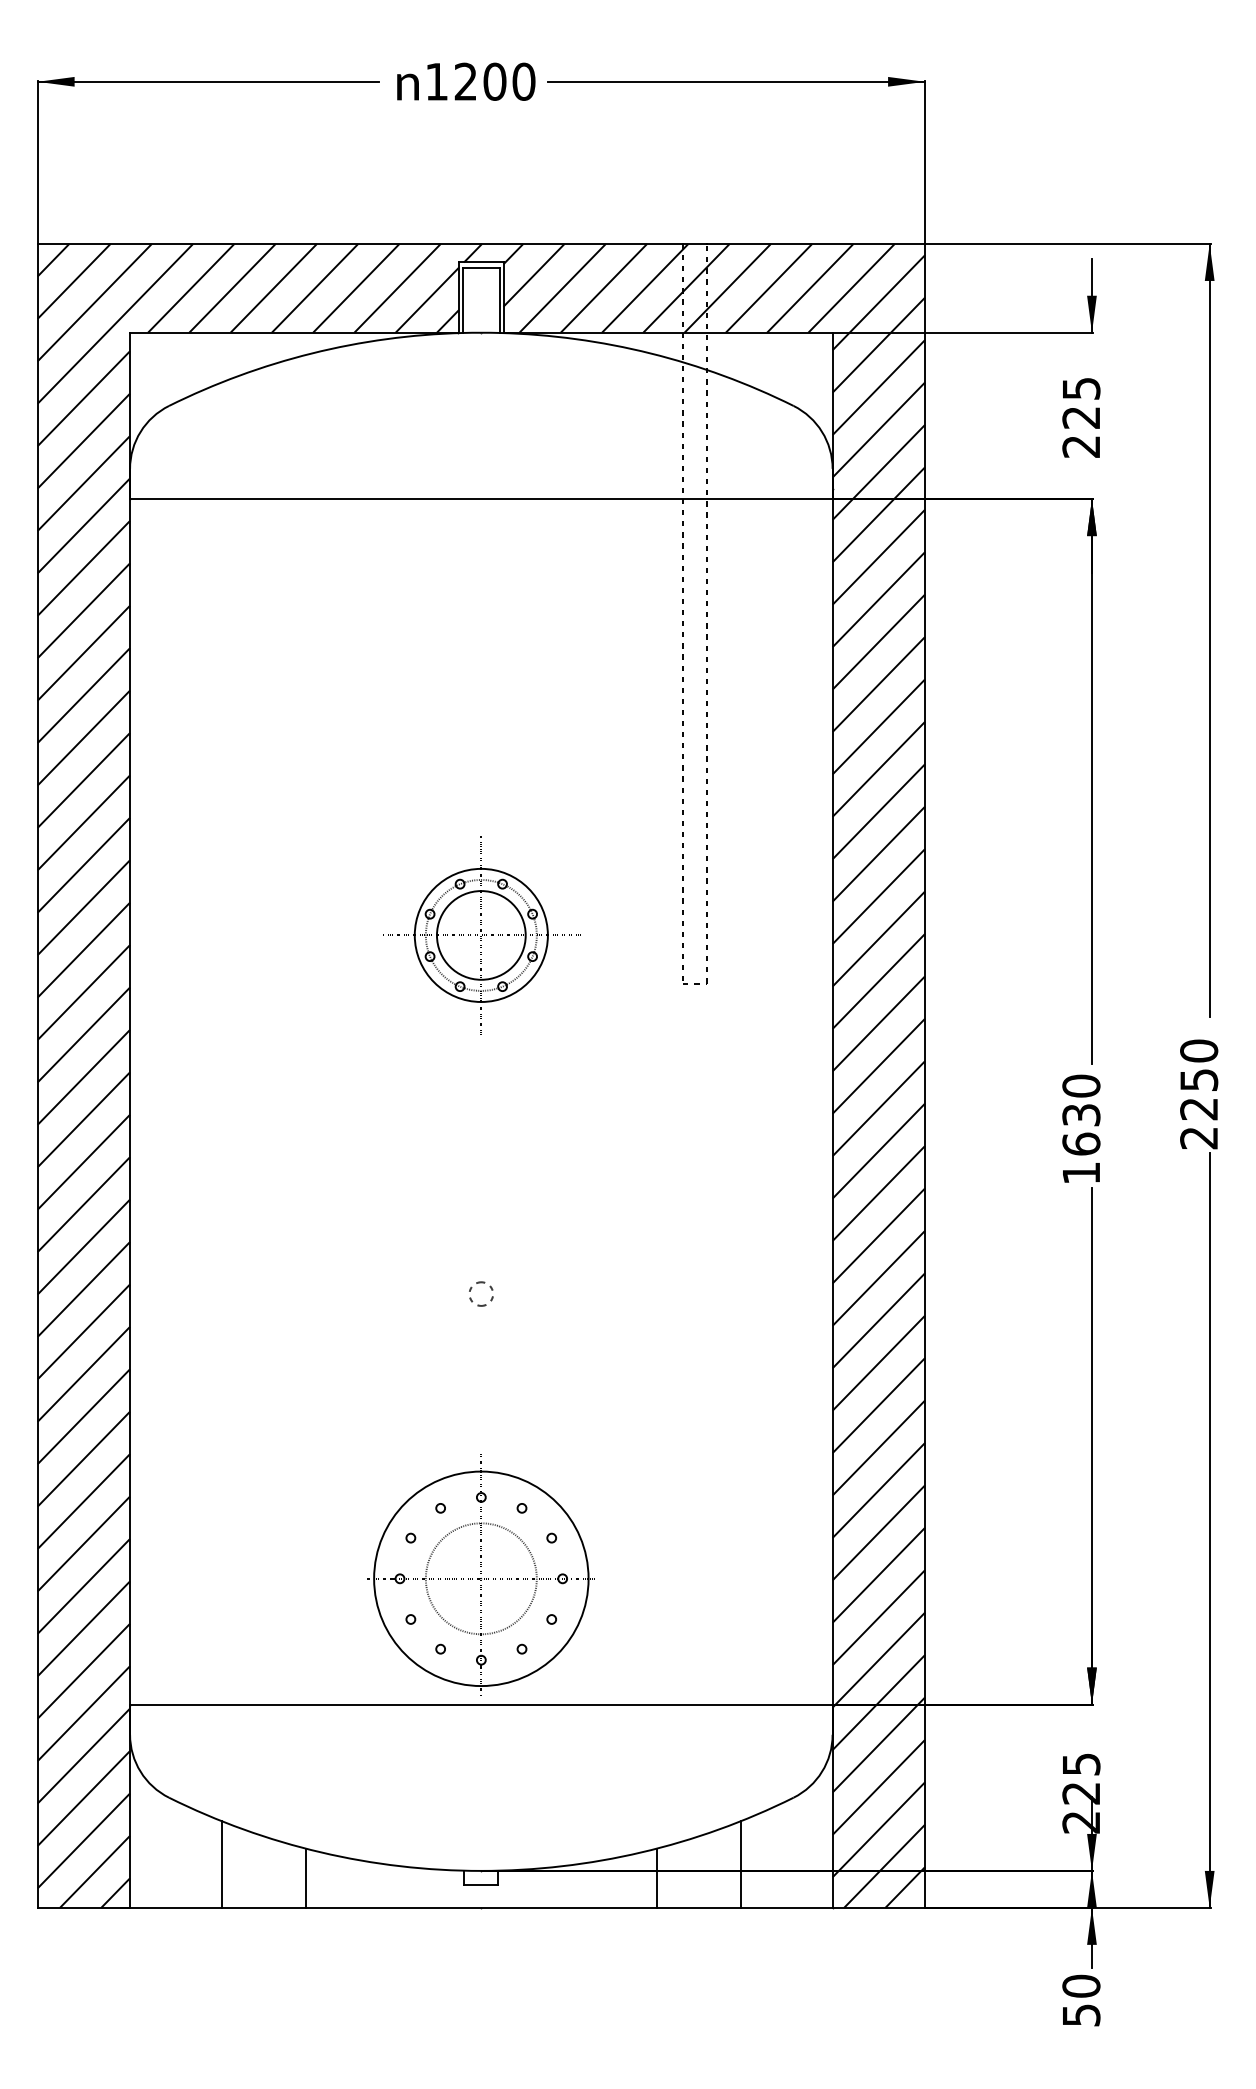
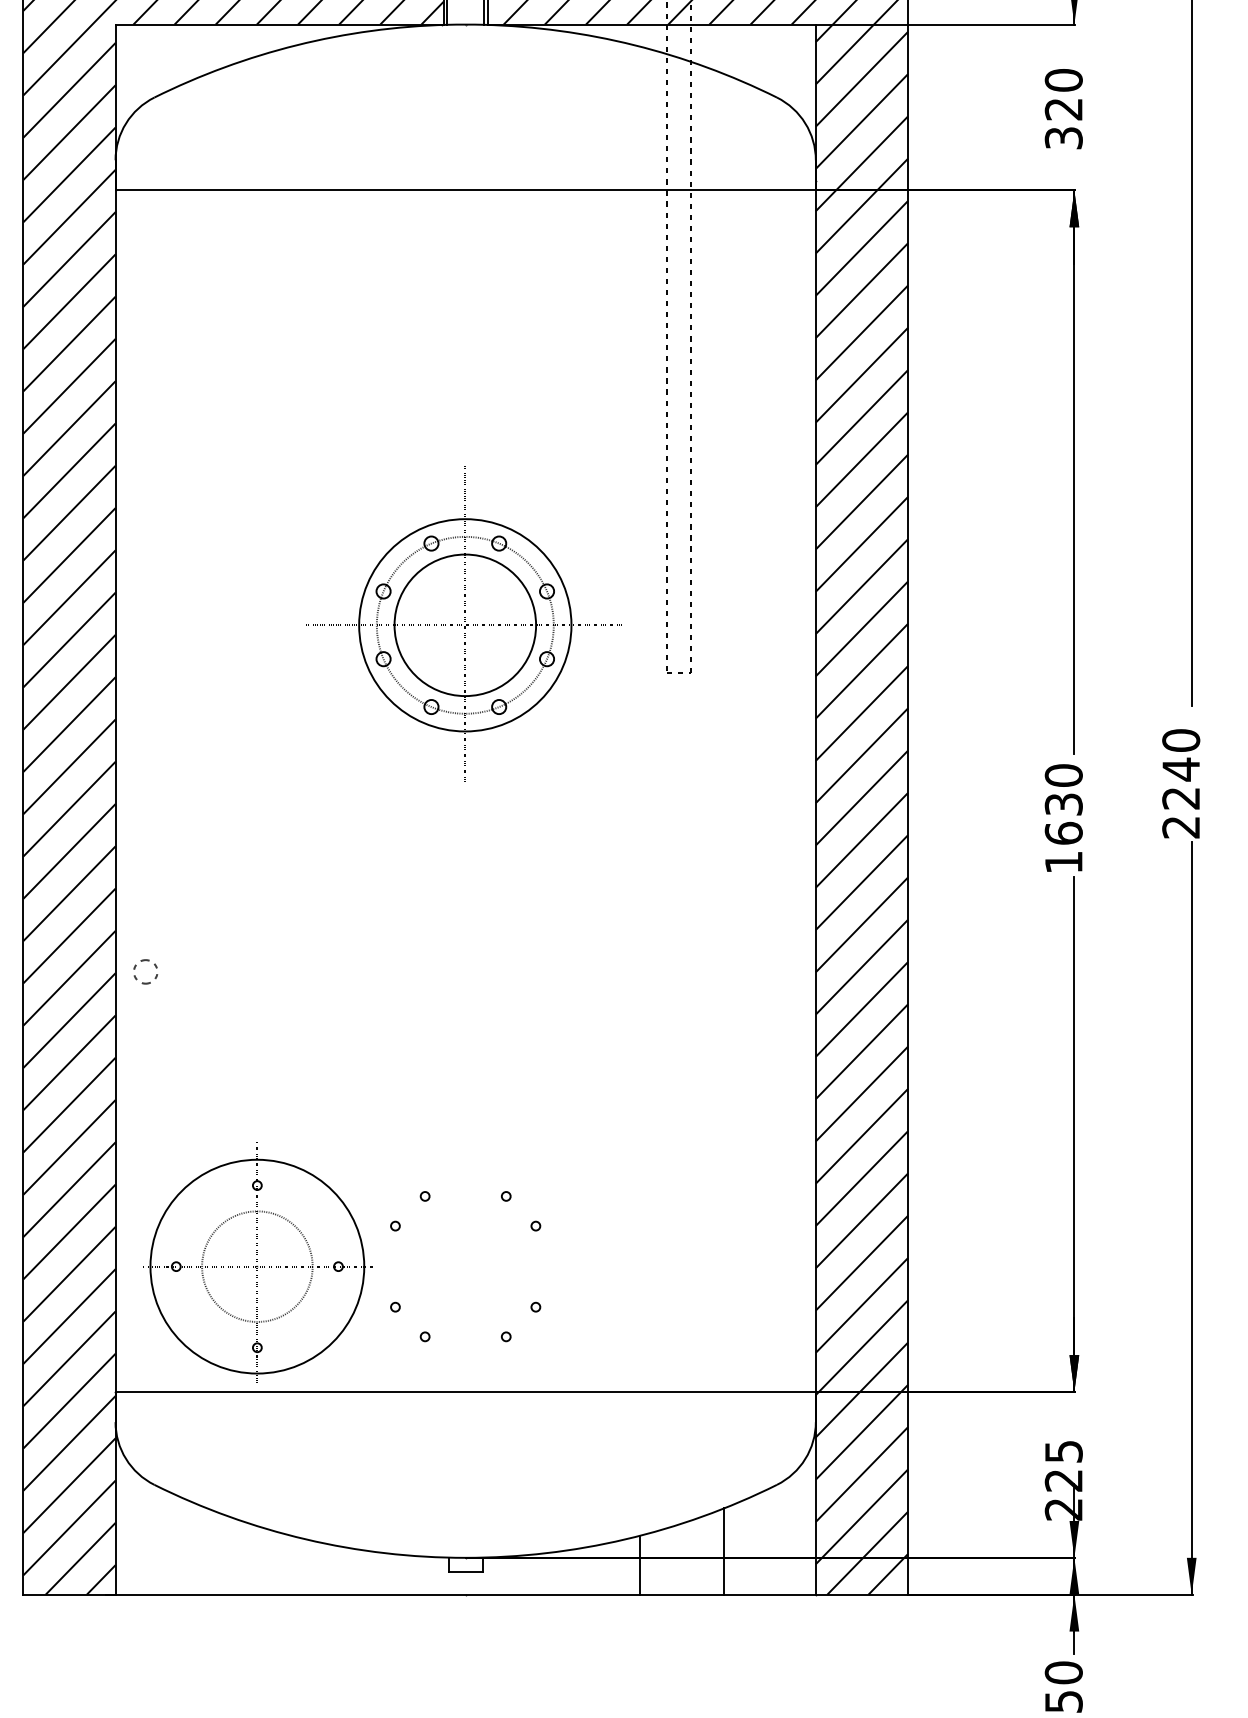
text: (1081, 417) -> (1063, 109), 225 -> 320
part: (481, 935) -> (465, 625), size x1.6
text: (1199, 1080) -> (1181, 769), 2250 -> 2240
part: (481, 1283) -> (145, 961), moved
part: (480, 1574) -> (256, 1262), moved
line: (221, 1864) -> (206, 1551), removed
line: (306, 1877) -> (291, 1564), removed

